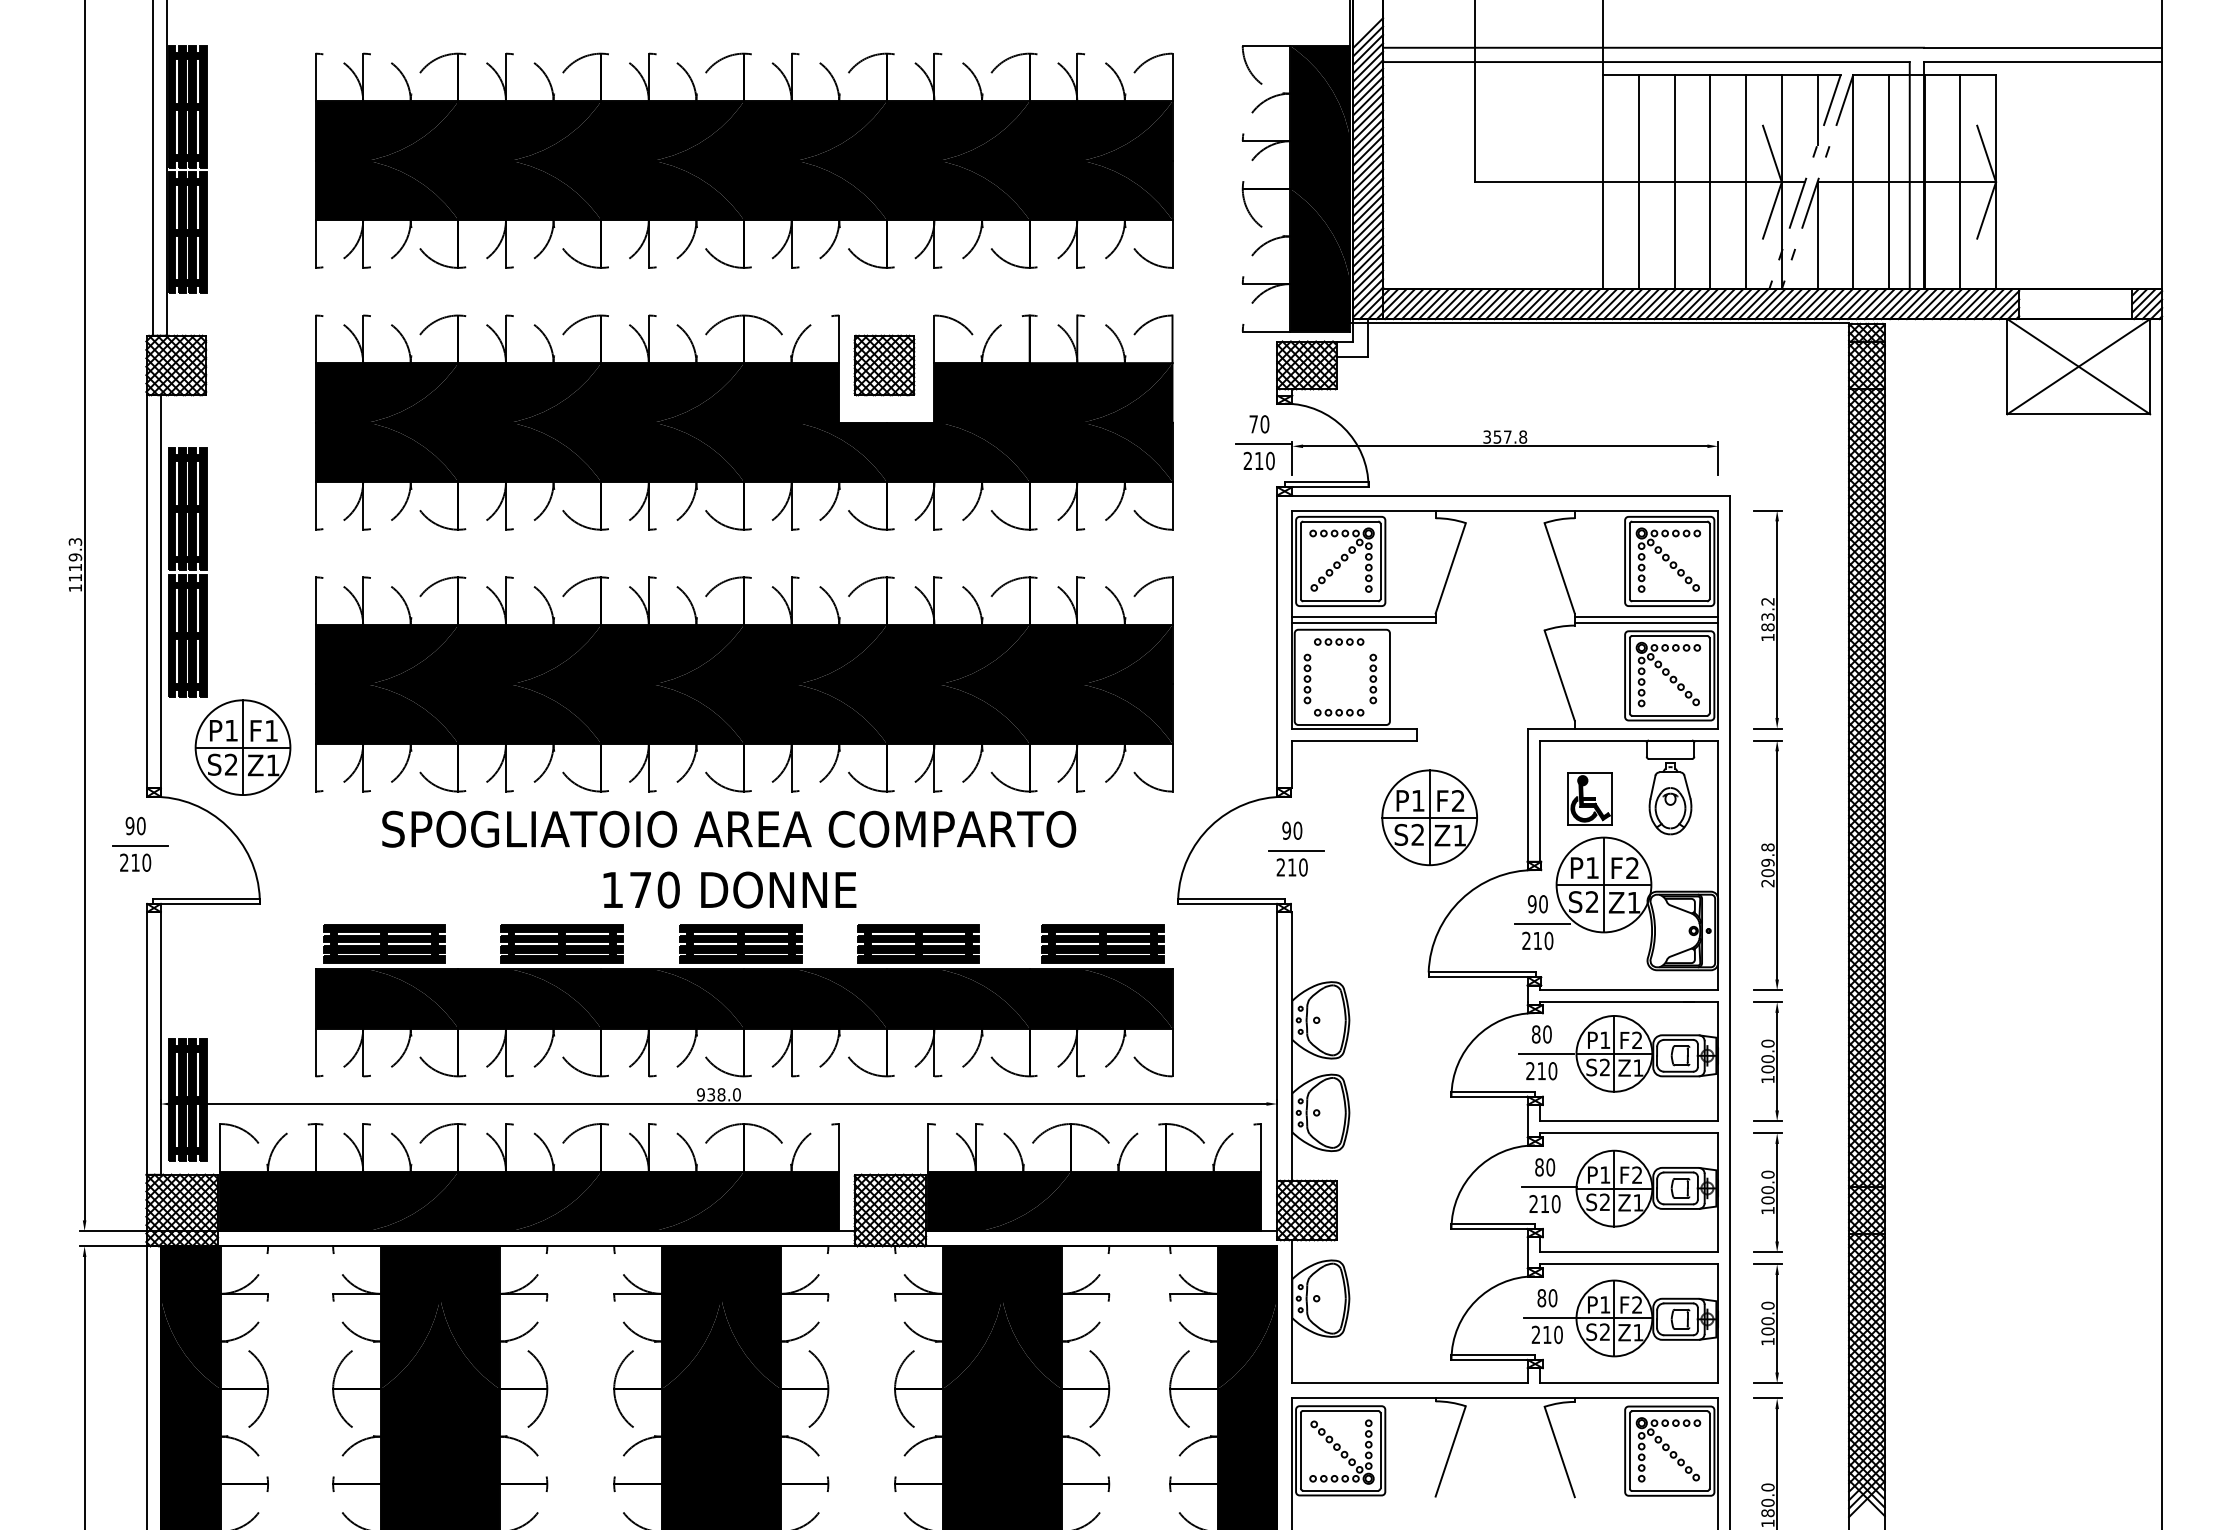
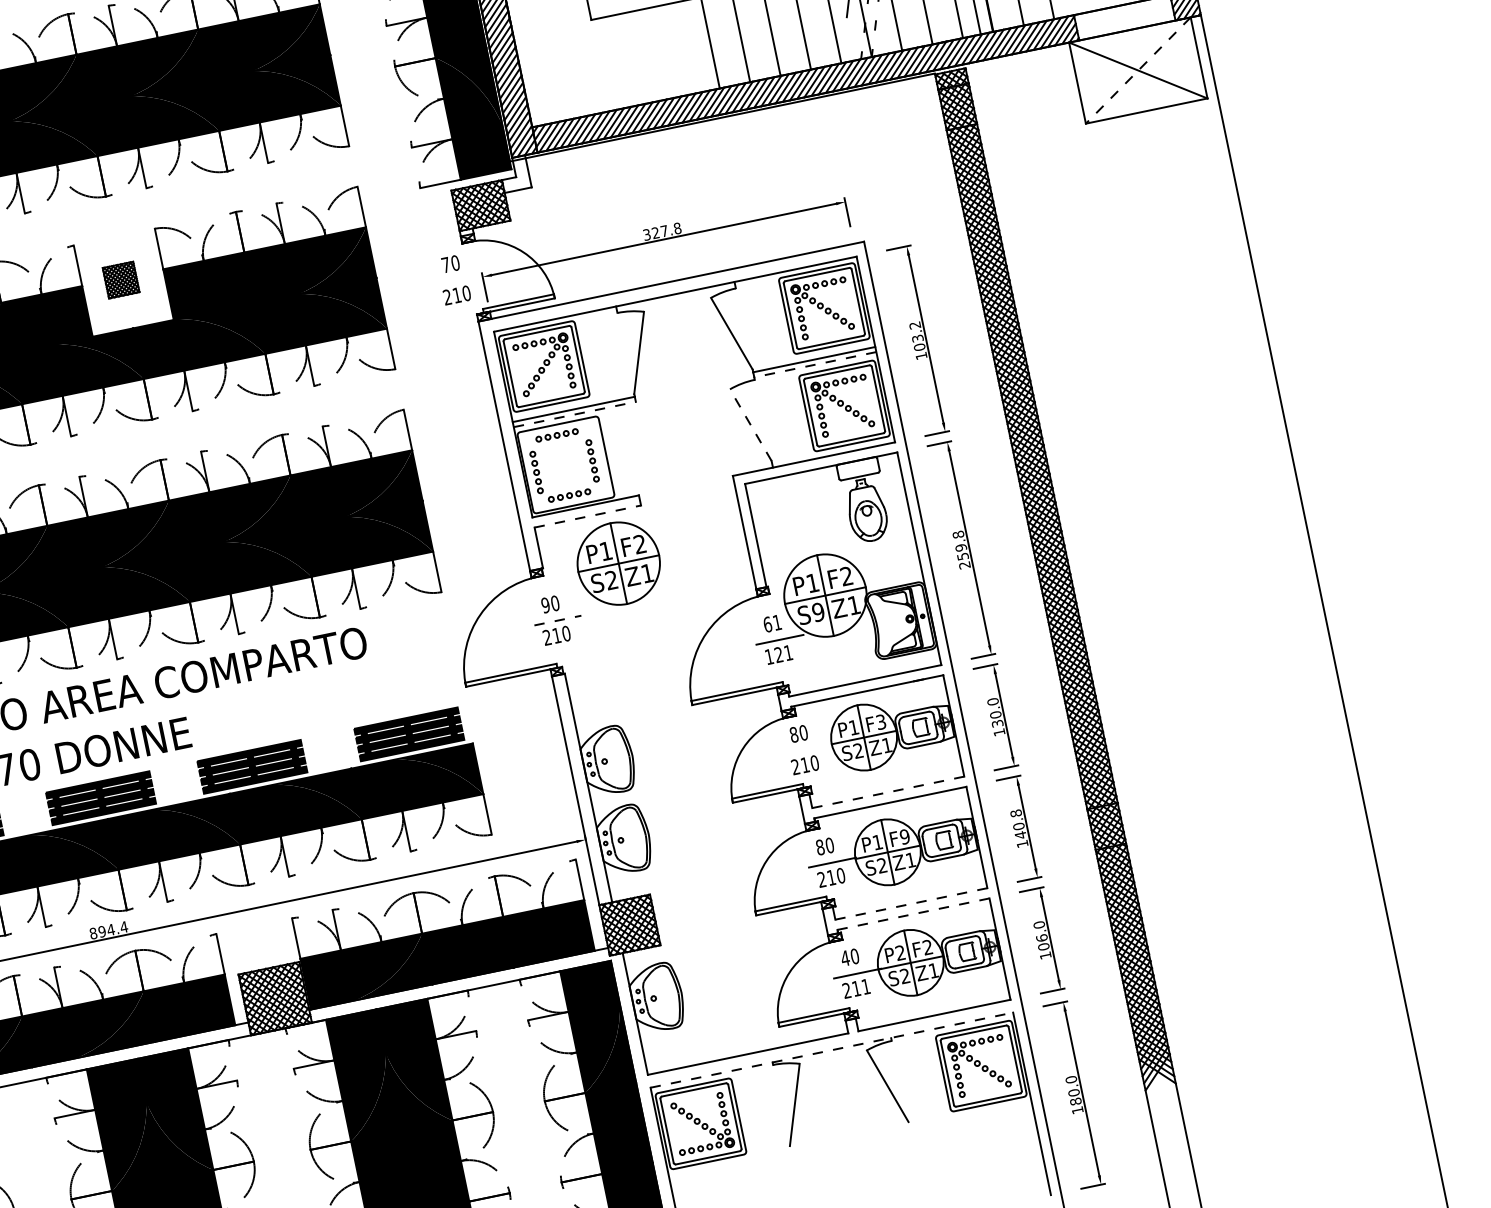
part: (884, 365) -> (121, 280), size x0.6
line: (2078, 366) -> (1138, 70), solid -> dashed
text: (1497, 436) -> (655, 232), 357.8 -> 327.8
line: (1263, 444) -> (457, 280), removed
line: (1364, 622) -> (575, 414), solid -> dashed
line: (1646, 622) -> (815, 364), solid -> dashed
text: (1767, 627) -> (919, 347), 183.2 -> 103.2
line: (1559, 675) -> (750, 425), solid -> dashed
line: (1354, 740) -> (587, 516), solid -> dashed
part: (1589, 798) -> (797, 524), removed
part: (1429, 817) -> (618, 563), moved
line: (1296, 850) -> (557, 620), solid -> dashed
text: (1767, 873) -> (962, 556), 209.8 -> 259.8
text: (1591, 902) -> (817, 612), S2 -> S9
text: (1537, 904) -> (772, 623), 90 -> 61
text: (1537, 940) -> (778, 654), 210 -> 121
text: (1637, 1040) -> (881, 722), F2 -> F3
line: (1546, 1054) -> (806, 750), removed
text: (1767, 1069) -> (997, 723), 100.0 -> 130.0
text: (719, 1094) -> (109, 929), 938.0 -> 894.4
line: (1628, 1121) -> (888, 792), solid -> dashed
text: (1637, 1175) -> (905, 837), F2 -> F9
text: (1767, 1187) -> (1018, 824), 100.0 -> 140.8
line: (1628, 1252) -> (911, 904), solid -> dashed
line: (1628, 1264) -> (913, 914), solid -> dashed
text: (1541, 1298) -> (845, 958), 80 -> 40
text: (1605, 1304) -> (900, 952), P1 -> P2
text: (1767, 1320) -> (1041, 937), 100.0 -> 106.0
text: (1558, 1334) -> (865, 986), 210 -> 211
line: (1505, 1398) -> (832, 1050), solid -> dashed

